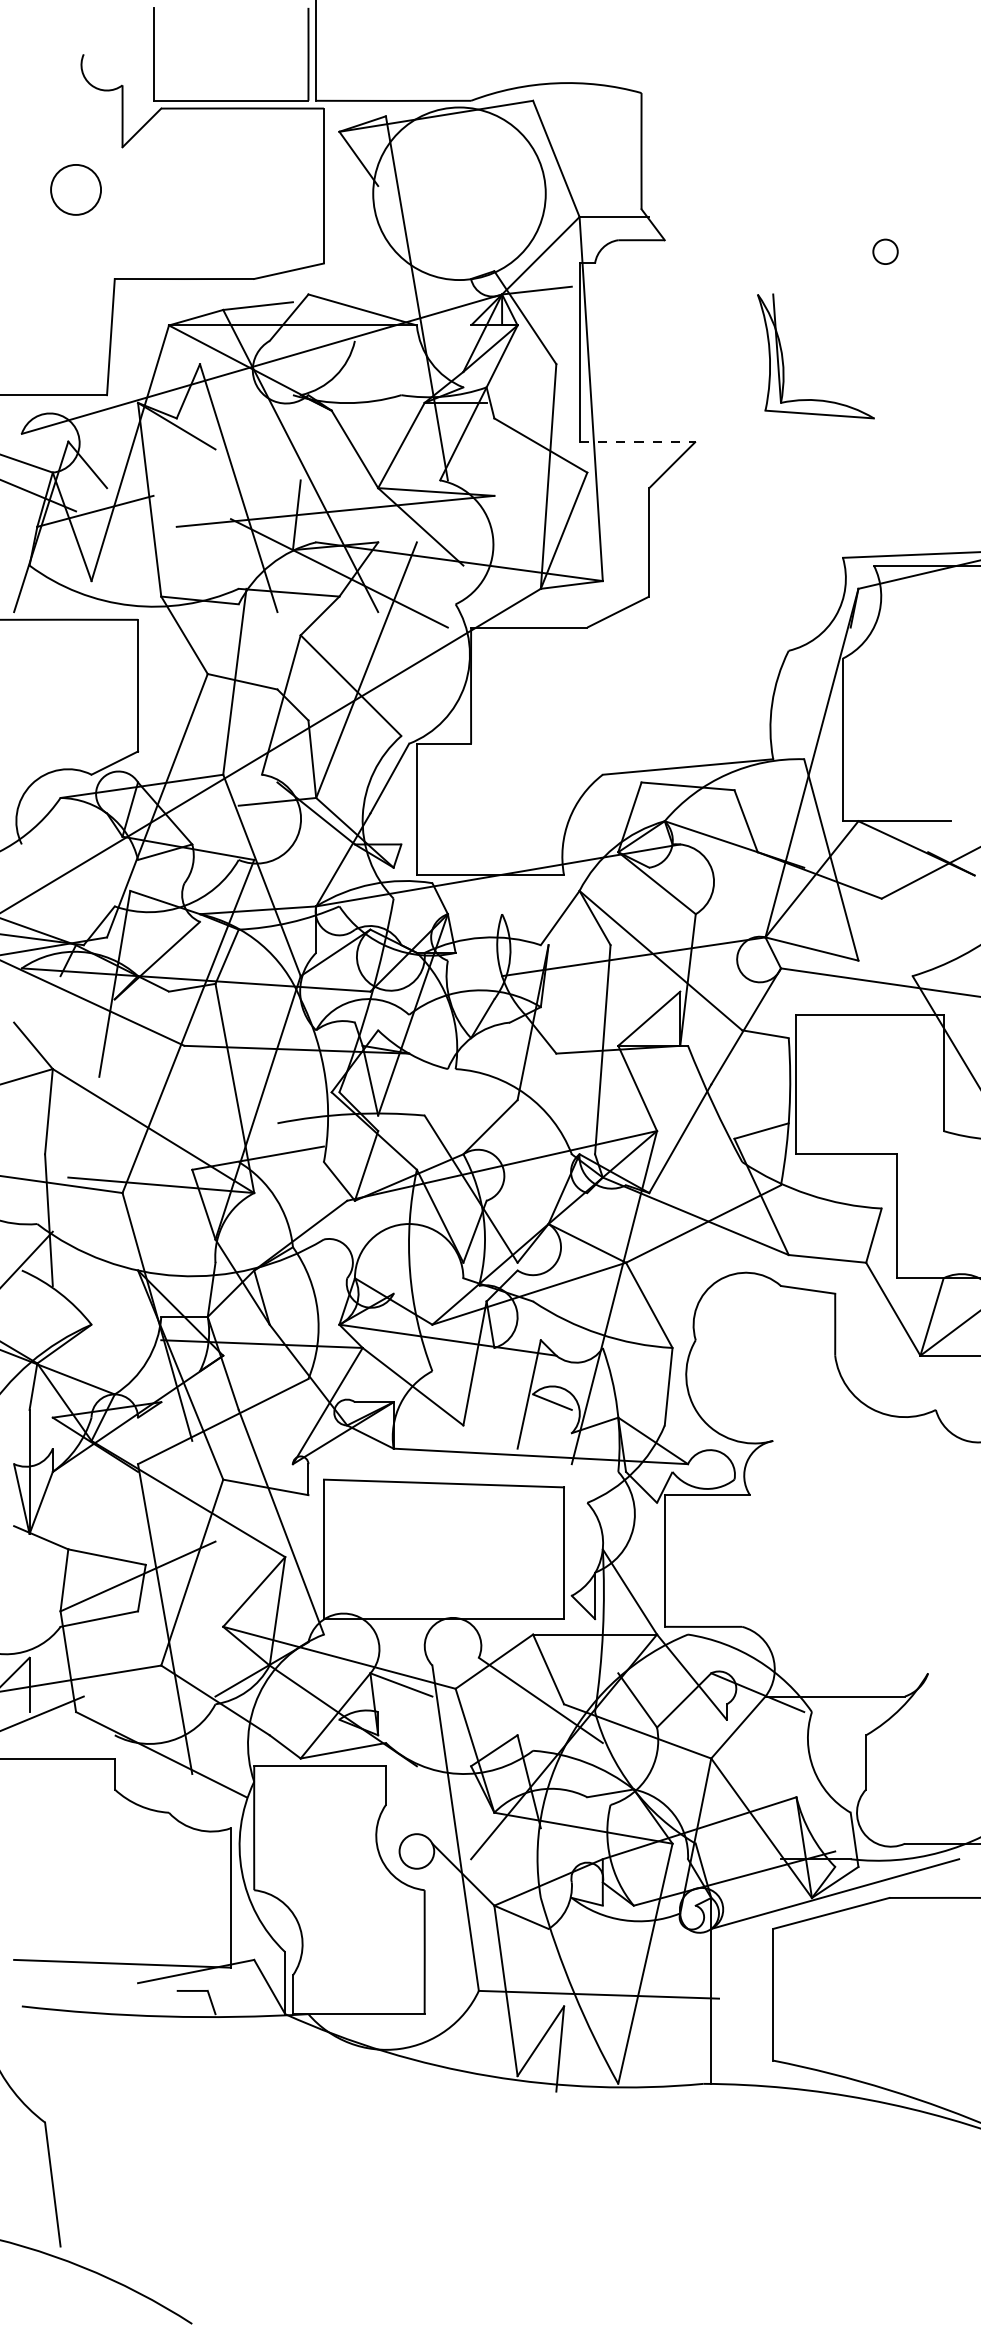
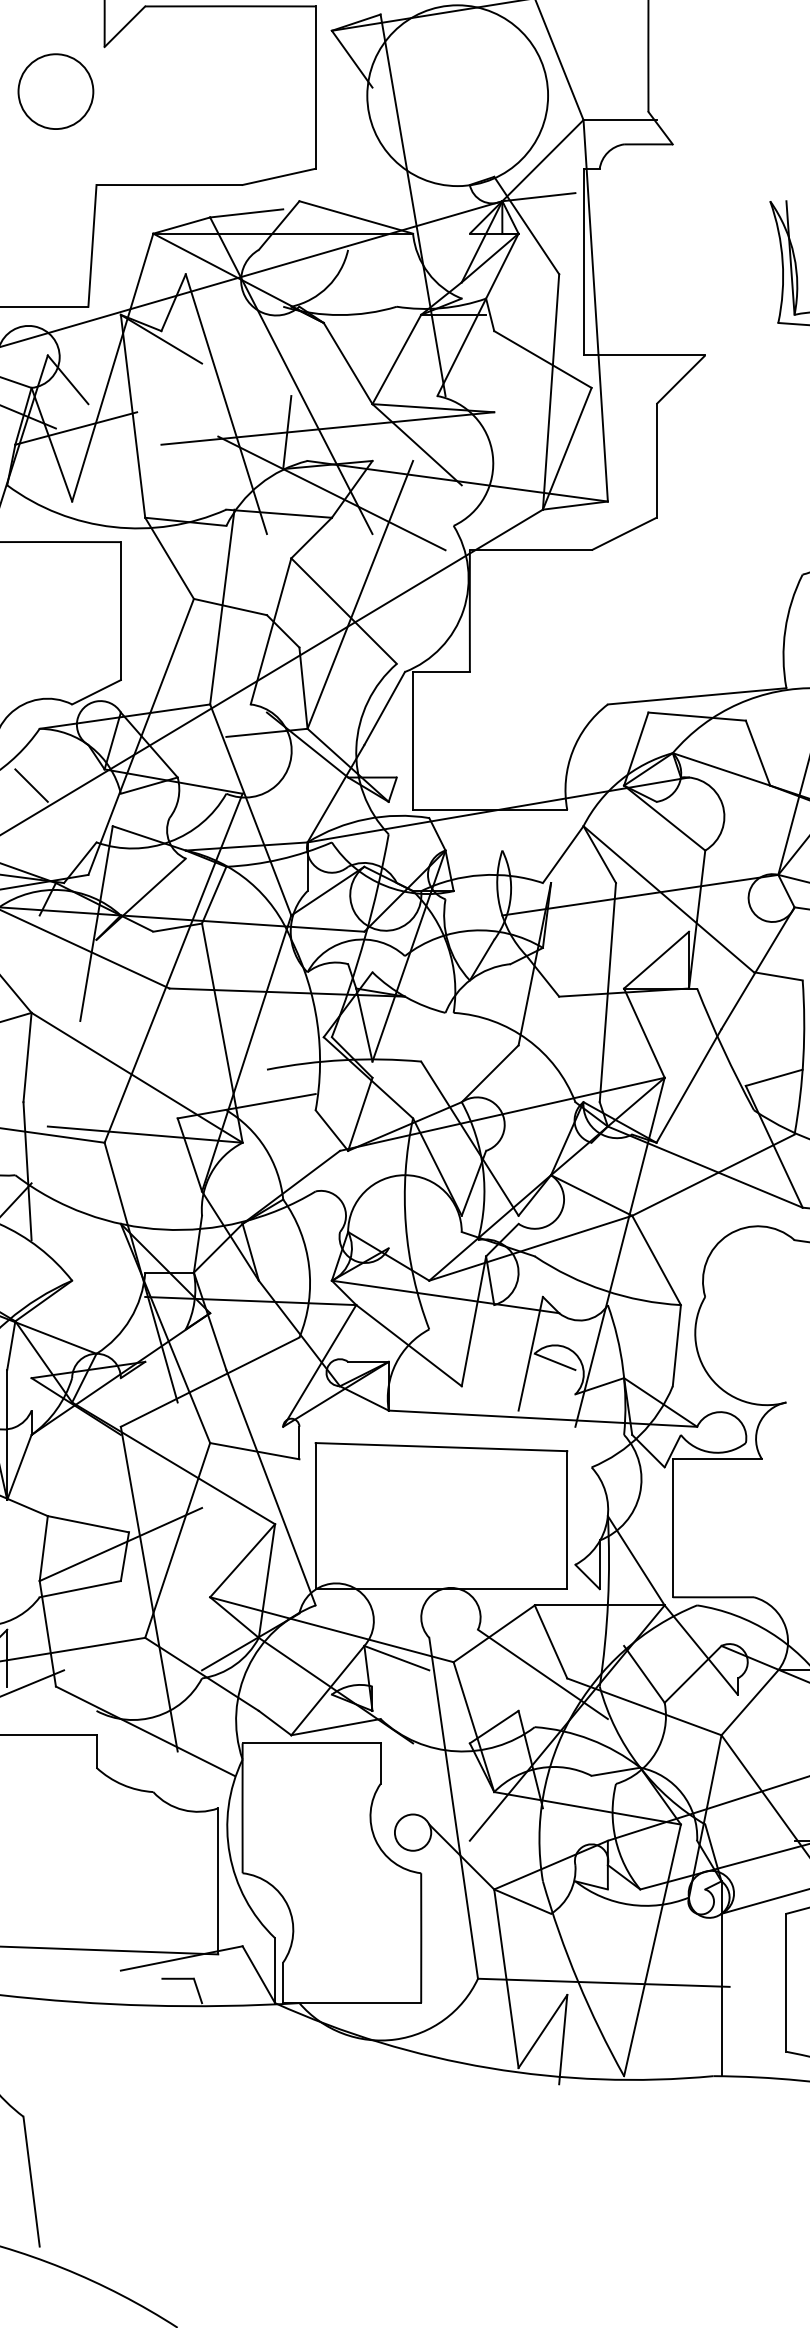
circle: (75, 189) -> (55, 91), size x1.43
line: (638, 441) -> (645, 355), dashed -> solid
line: (52, 851) -> (31, 784), added

